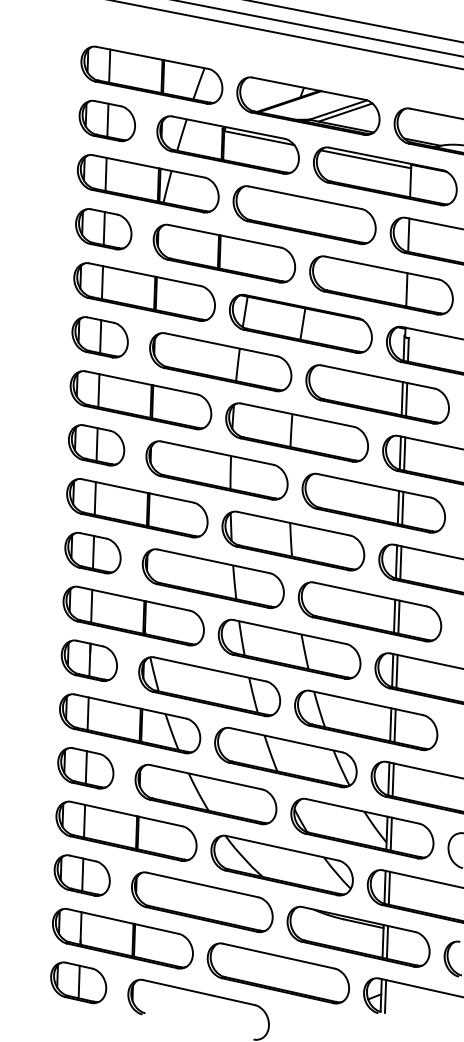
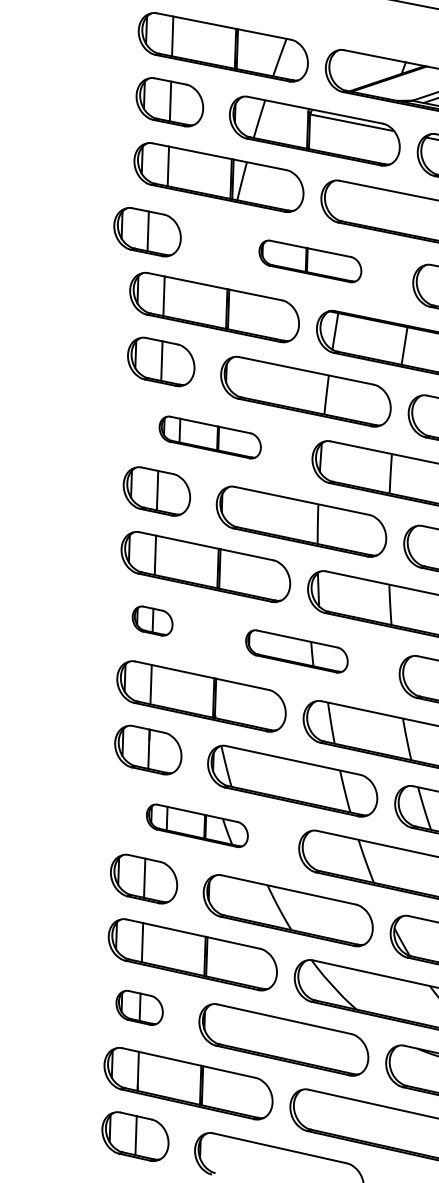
part: (103, 229) -> (147, 232), moved
part: (224, 253) -> (310, 261), size x0.6
part: (140, 400) -> (209, 437), size x0.6
part: (92, 553) -> (152, 621), size x0.6
part: (212, 578) -> (296, 651), size x0.6
part: (130, 723) -> (197, 825), size x0.6
part: (81, 875) -> (138, 1007), size x0.7

